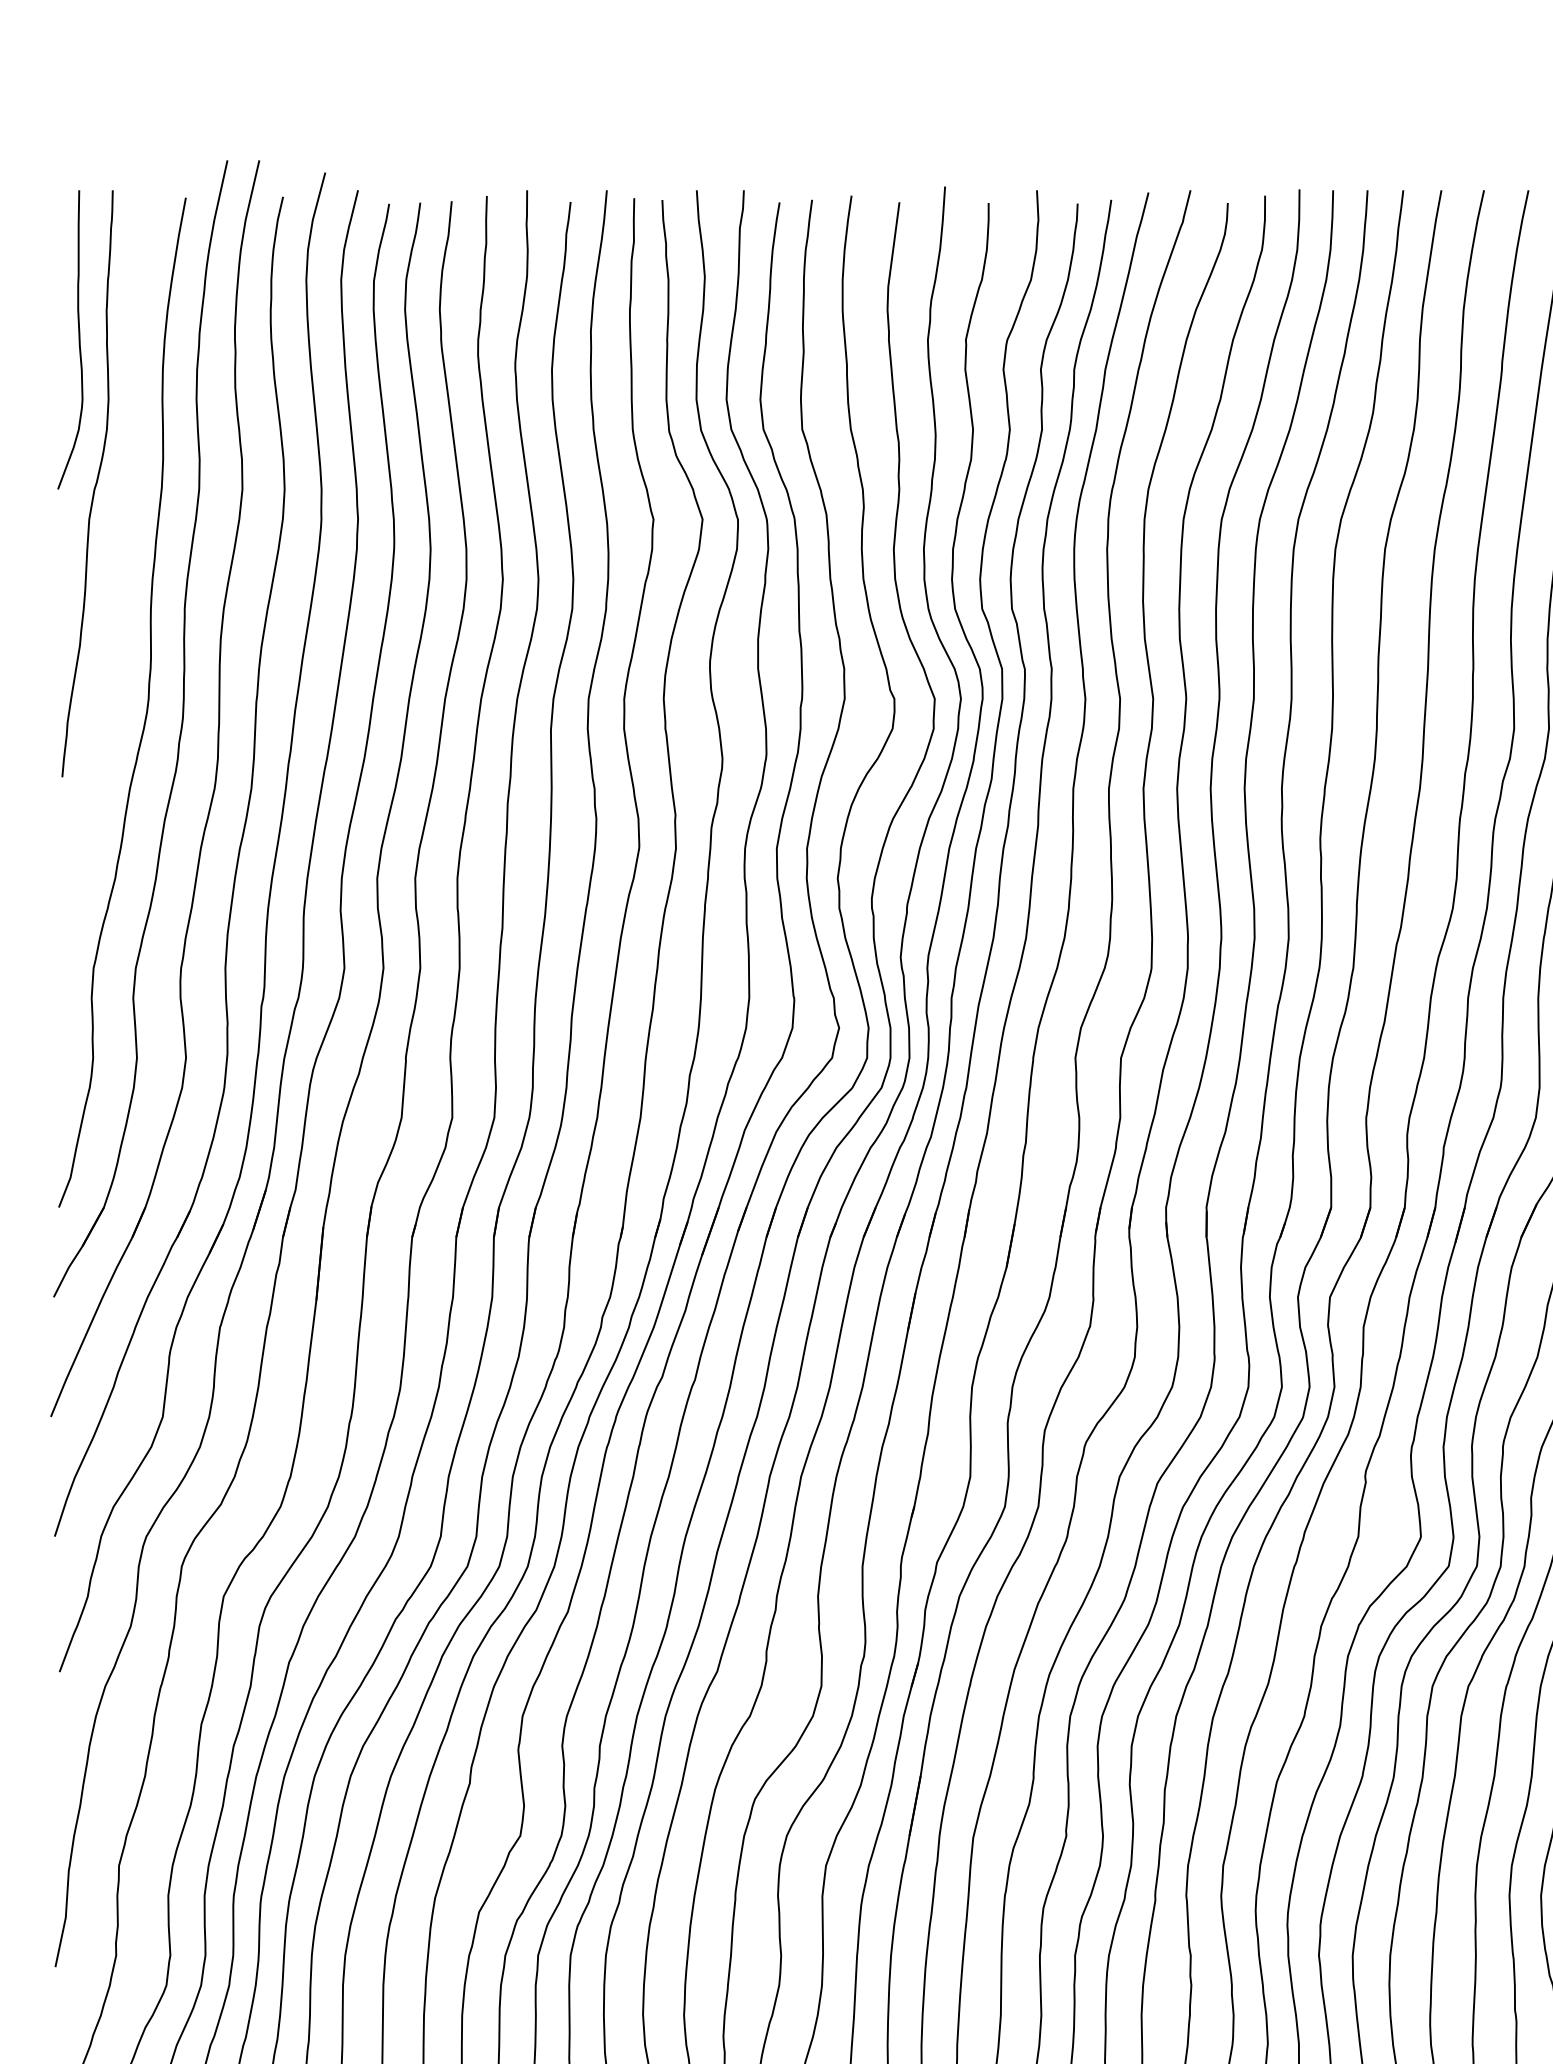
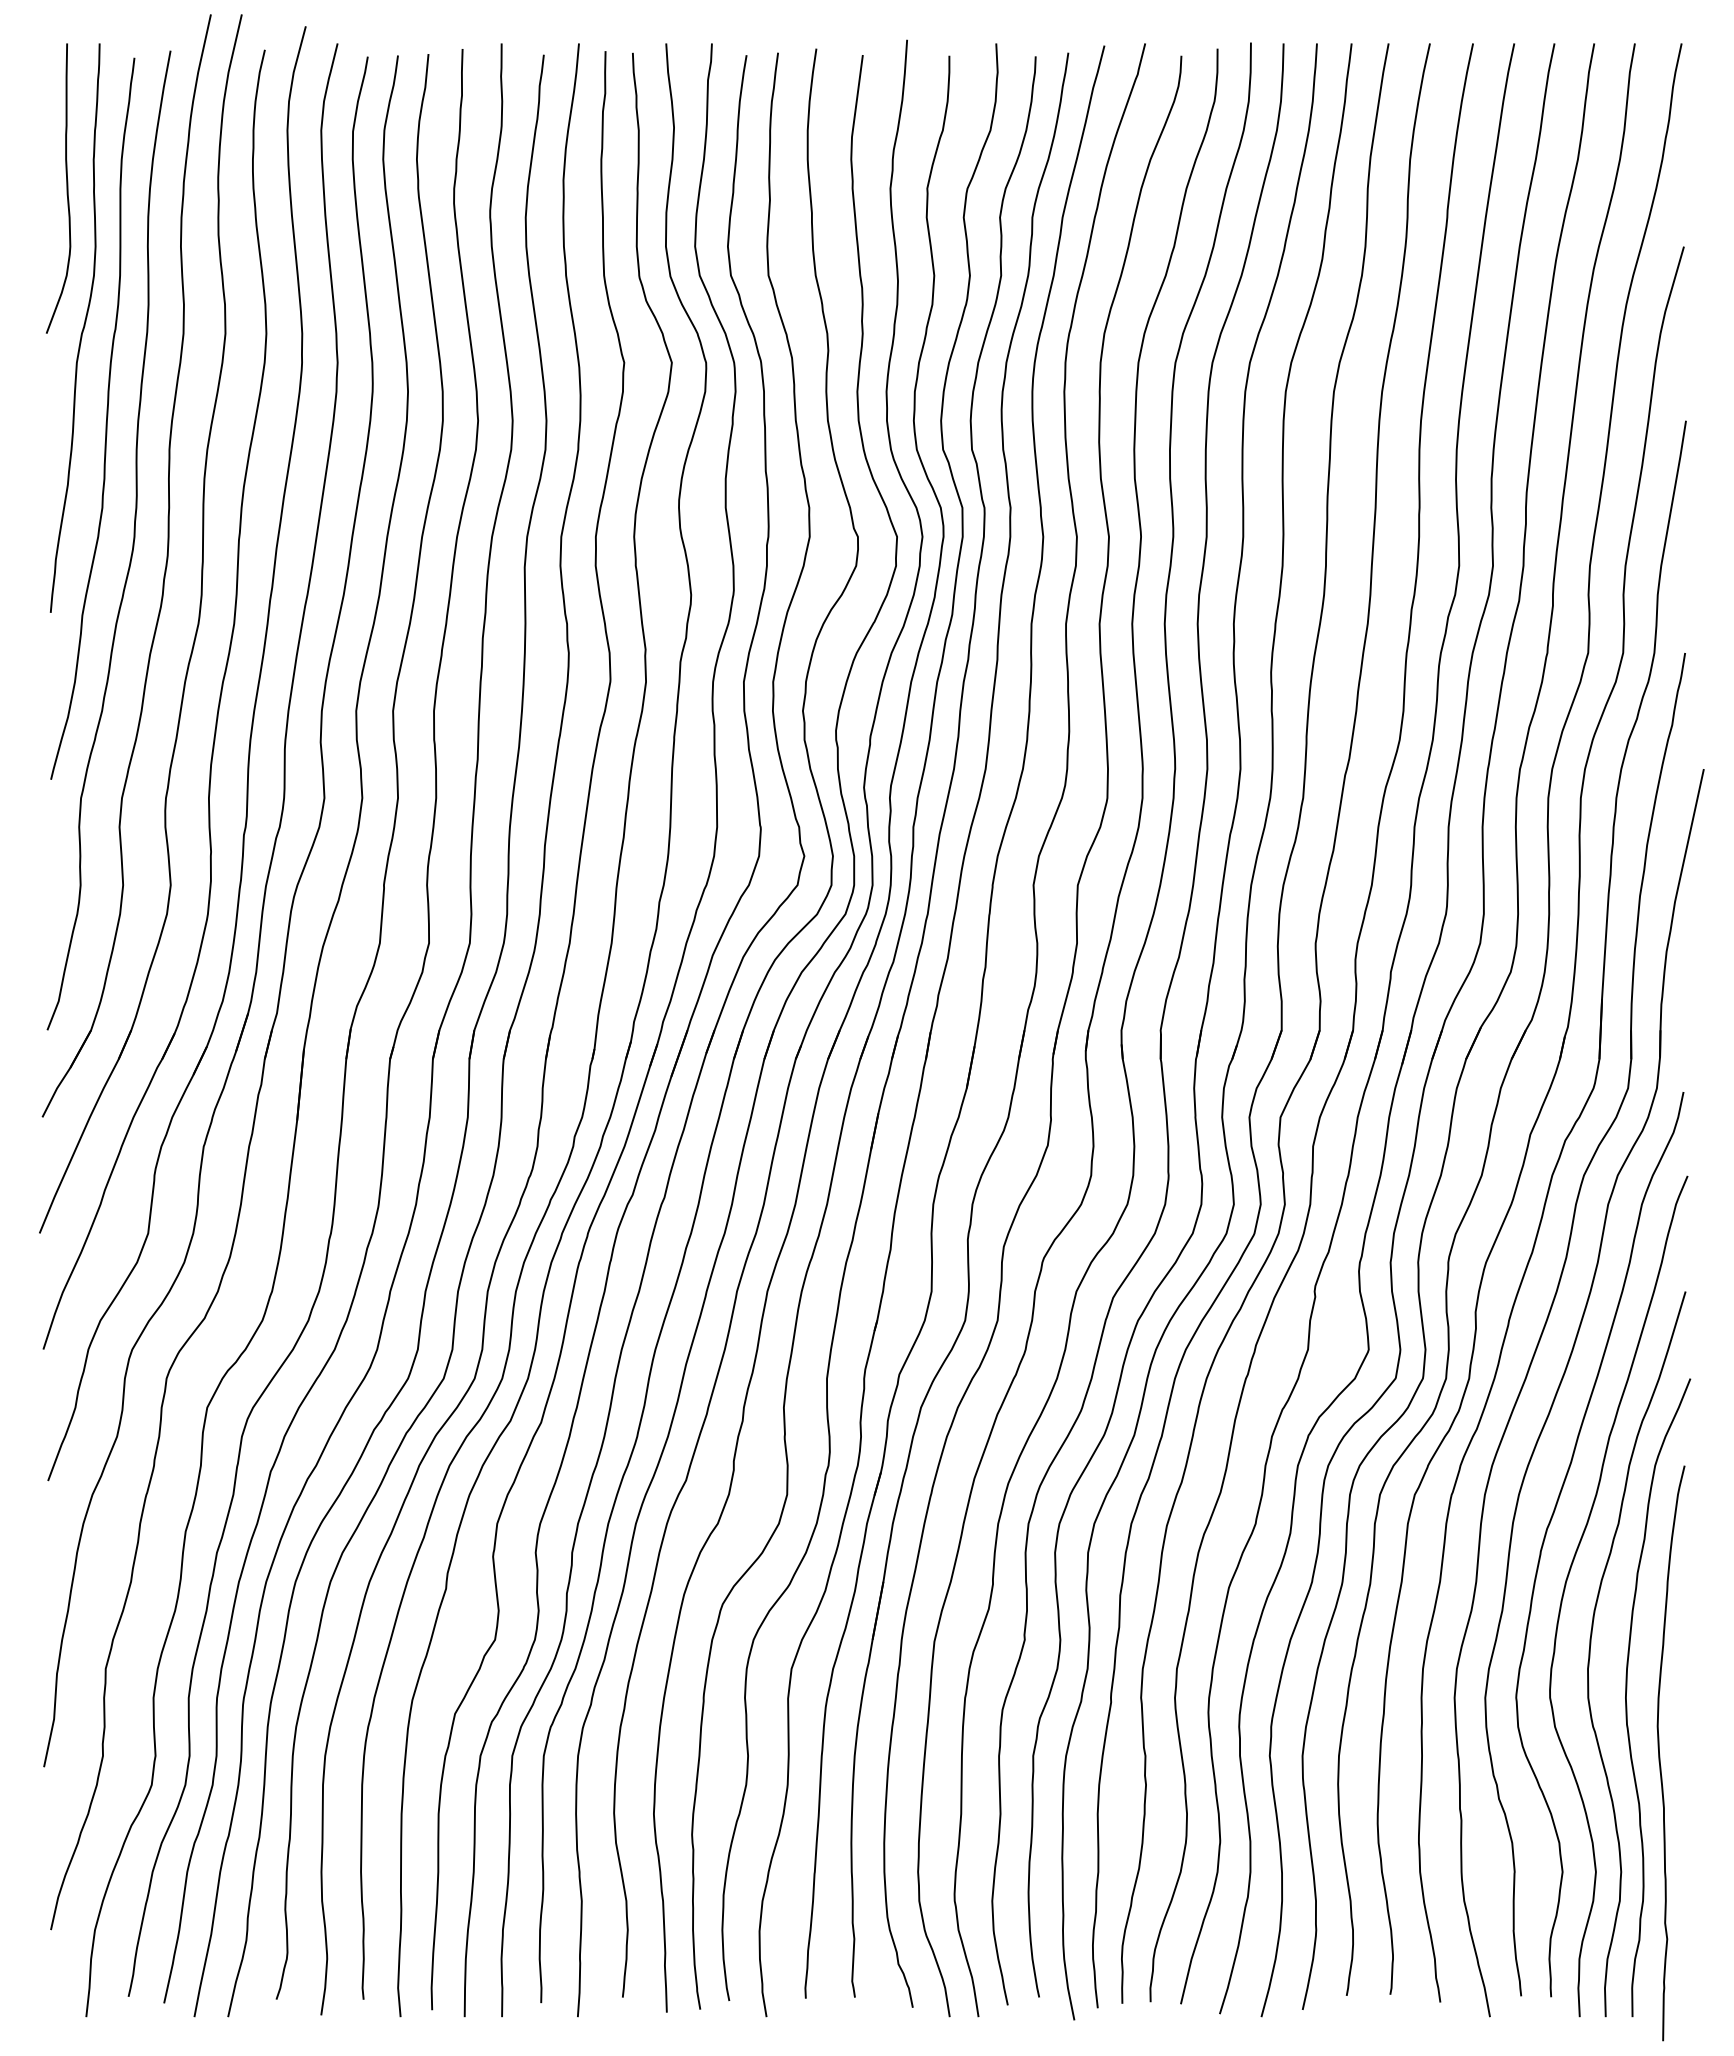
curve: (118, 581) -> (105, 422), added

